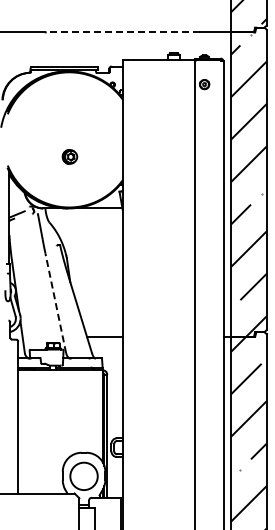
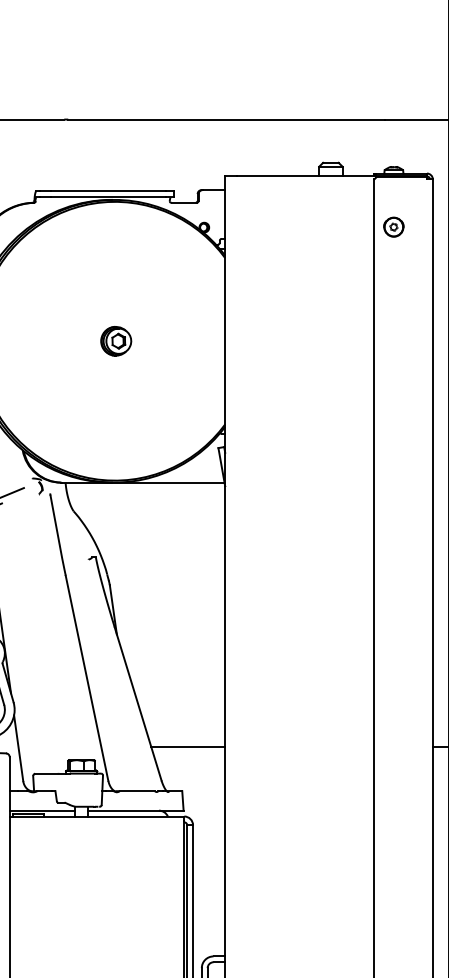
line: (123, 32) -> (226, 119), dashed -> solid
part: (69, 156) -> (115, 340), moved
line: (55, 303) -> (86, 678), dashed -> solid

